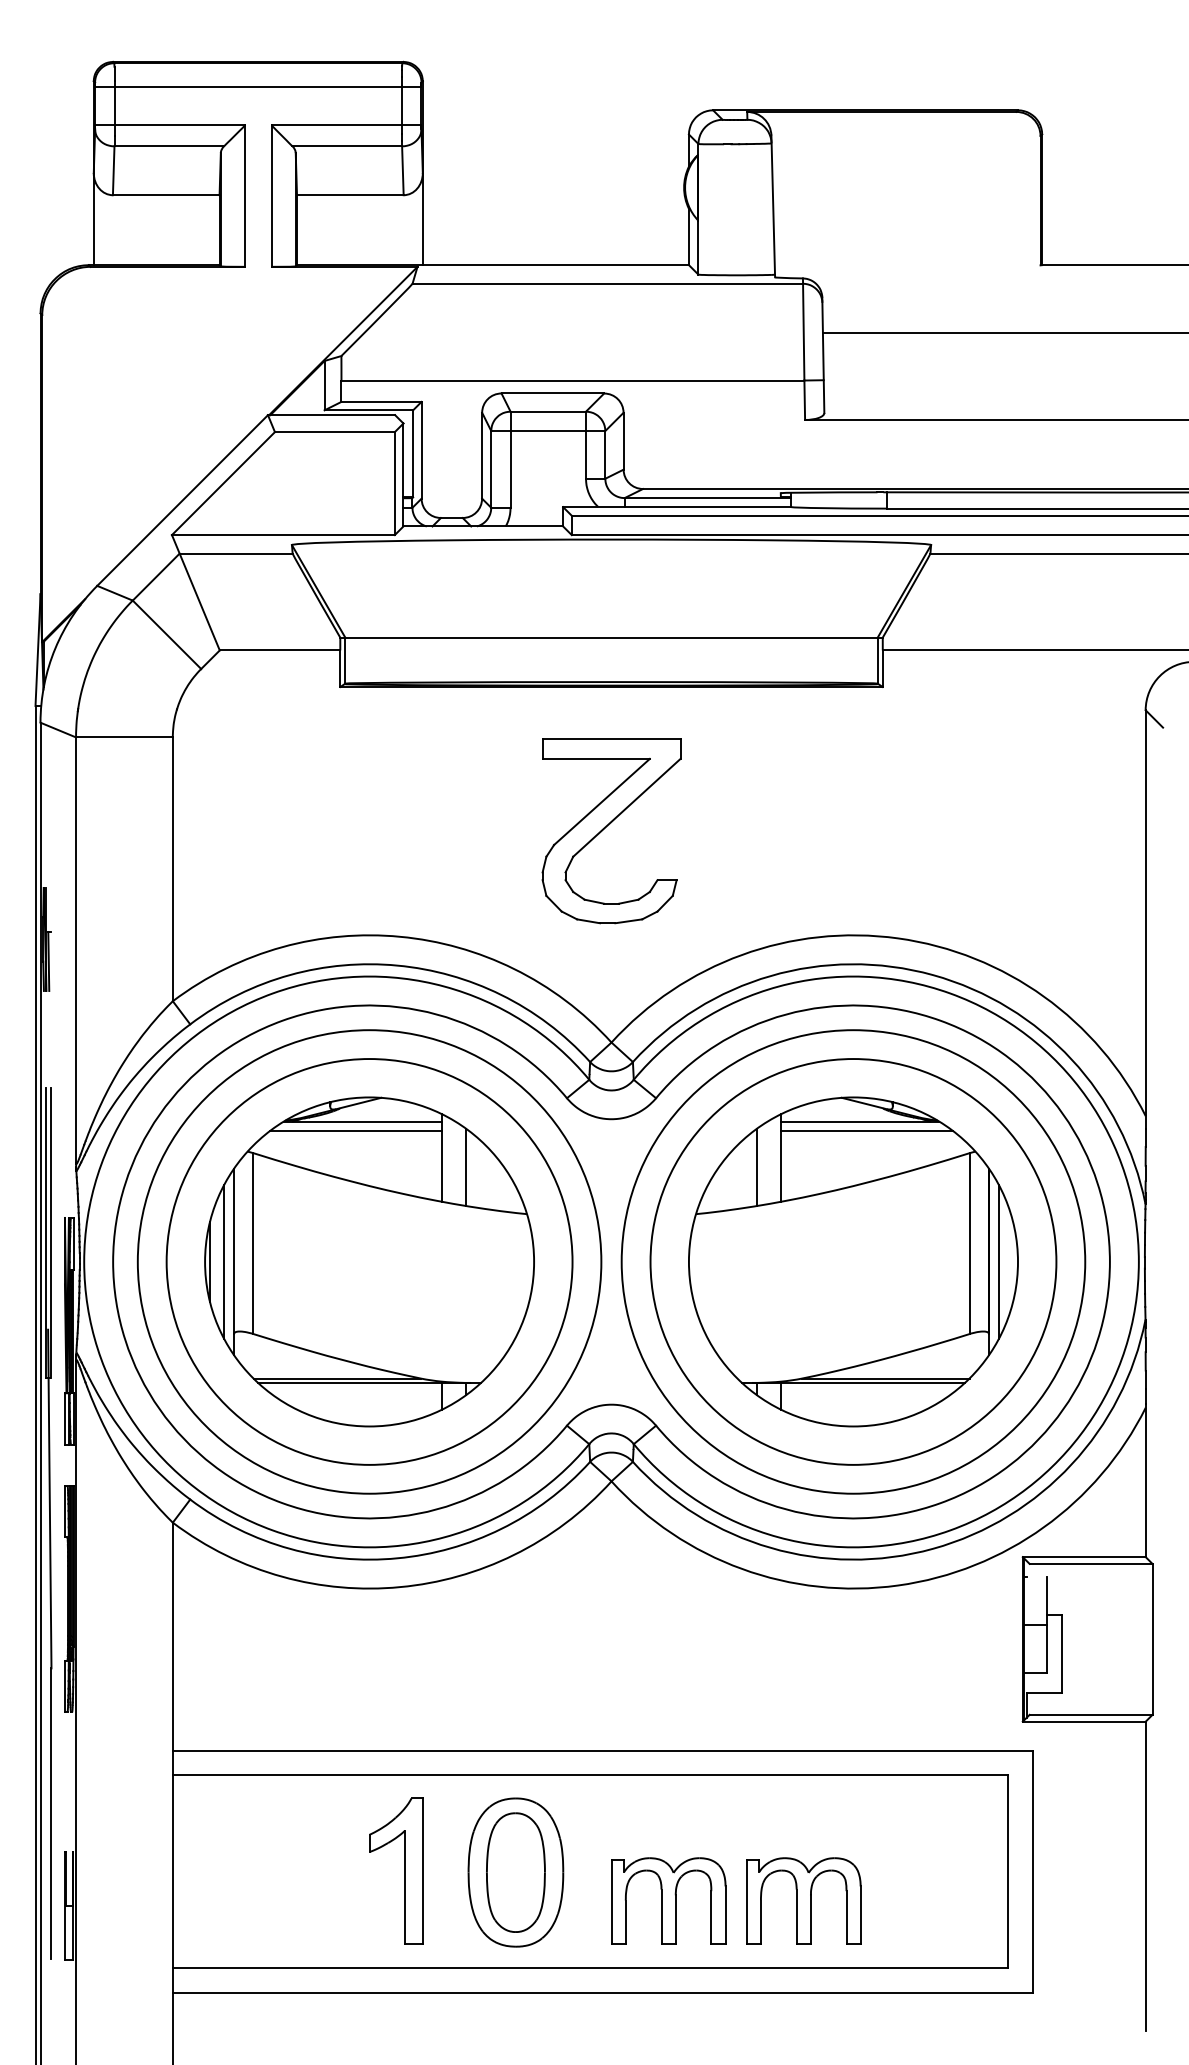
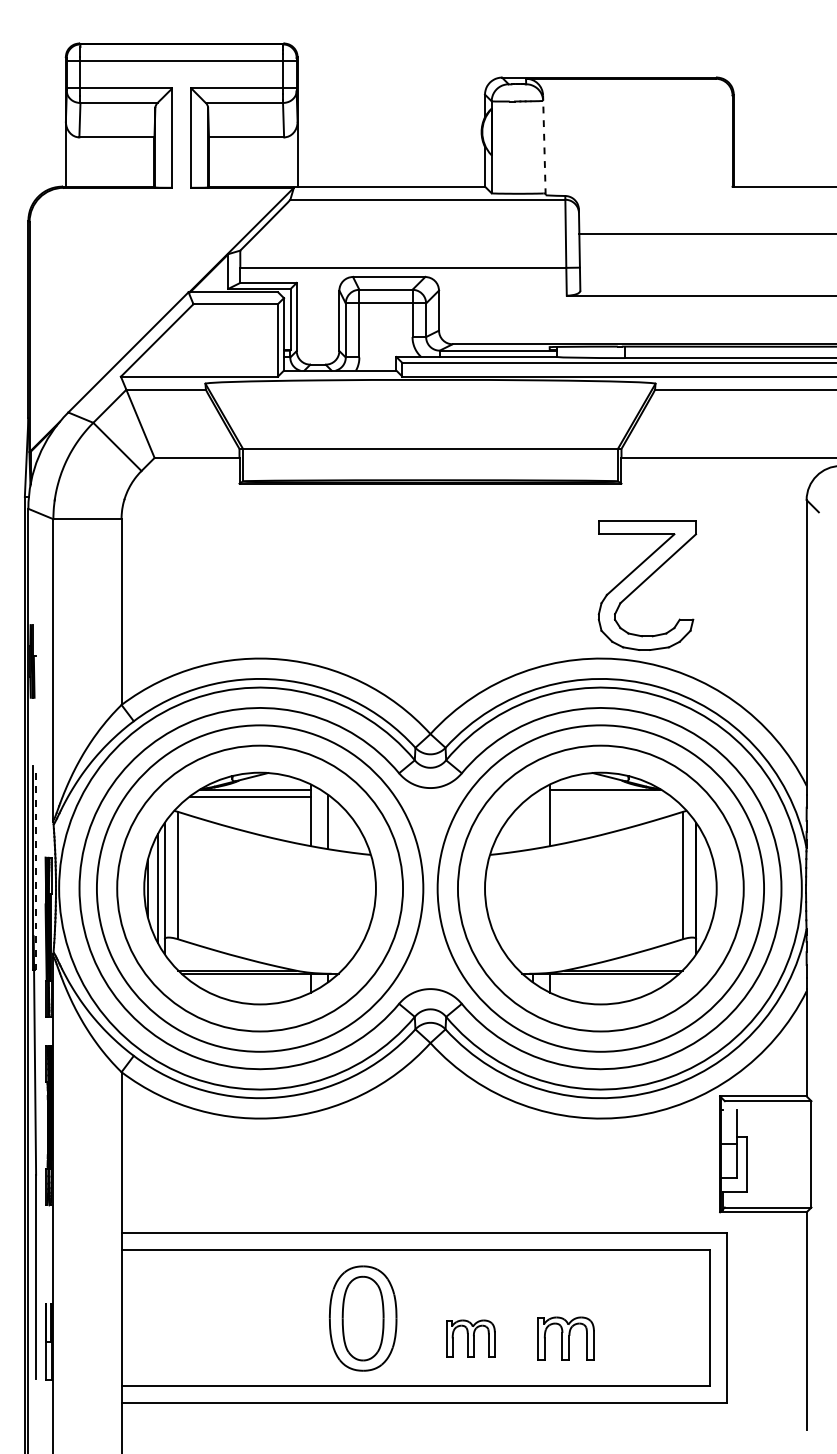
line: (773, 206) -> (544, 145), solid -> dashed
part: (607, 826) -> (644, 581), moved
line: (866, 1131) -> (610, 796), removed
line: (756, 1167) -> (532, 822), removed
line: (51, 1232) -> (36, 867), solid -> dashed
line: (998, 1261) -> (702, 888), removed
part: (404, 1870) -> (284, 1317), removed
part: (668, 1900) -> (470, 1338), size x0.6
part: (803, 1900) -> (565, 1338), size x0.7

